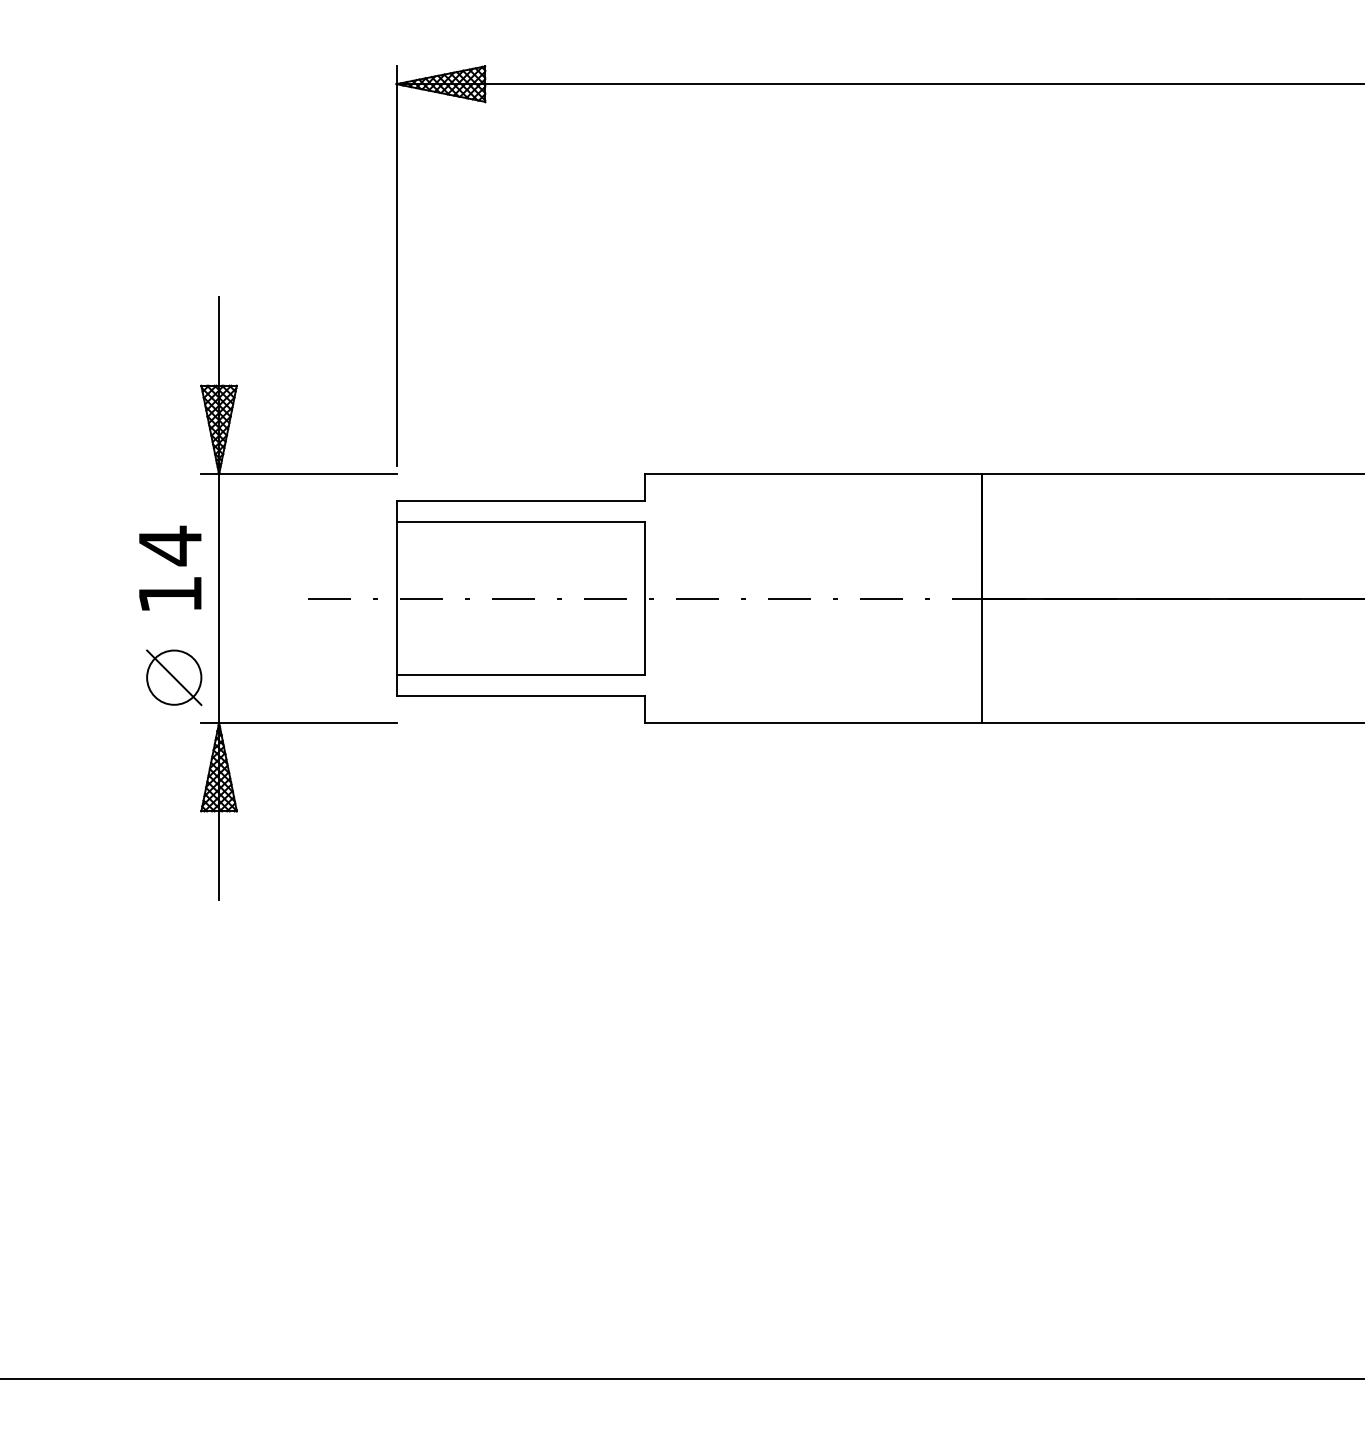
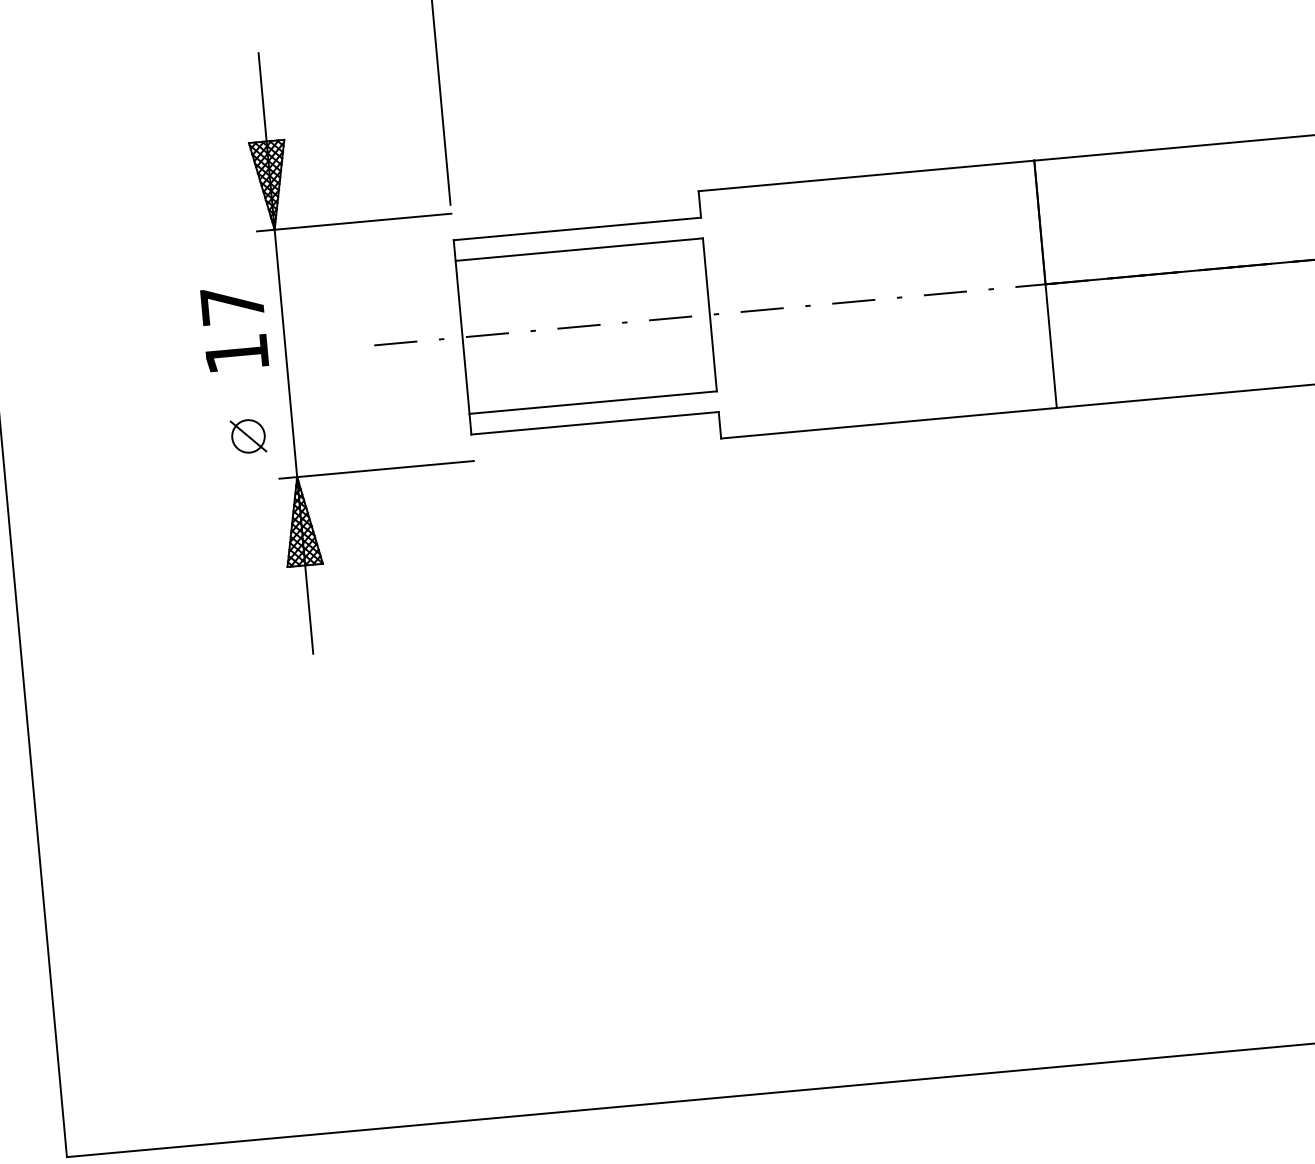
text: (170, 545) -> (232, 305), 14 -> 17
part: (174, 677) -> (248, 436), size x0.6

